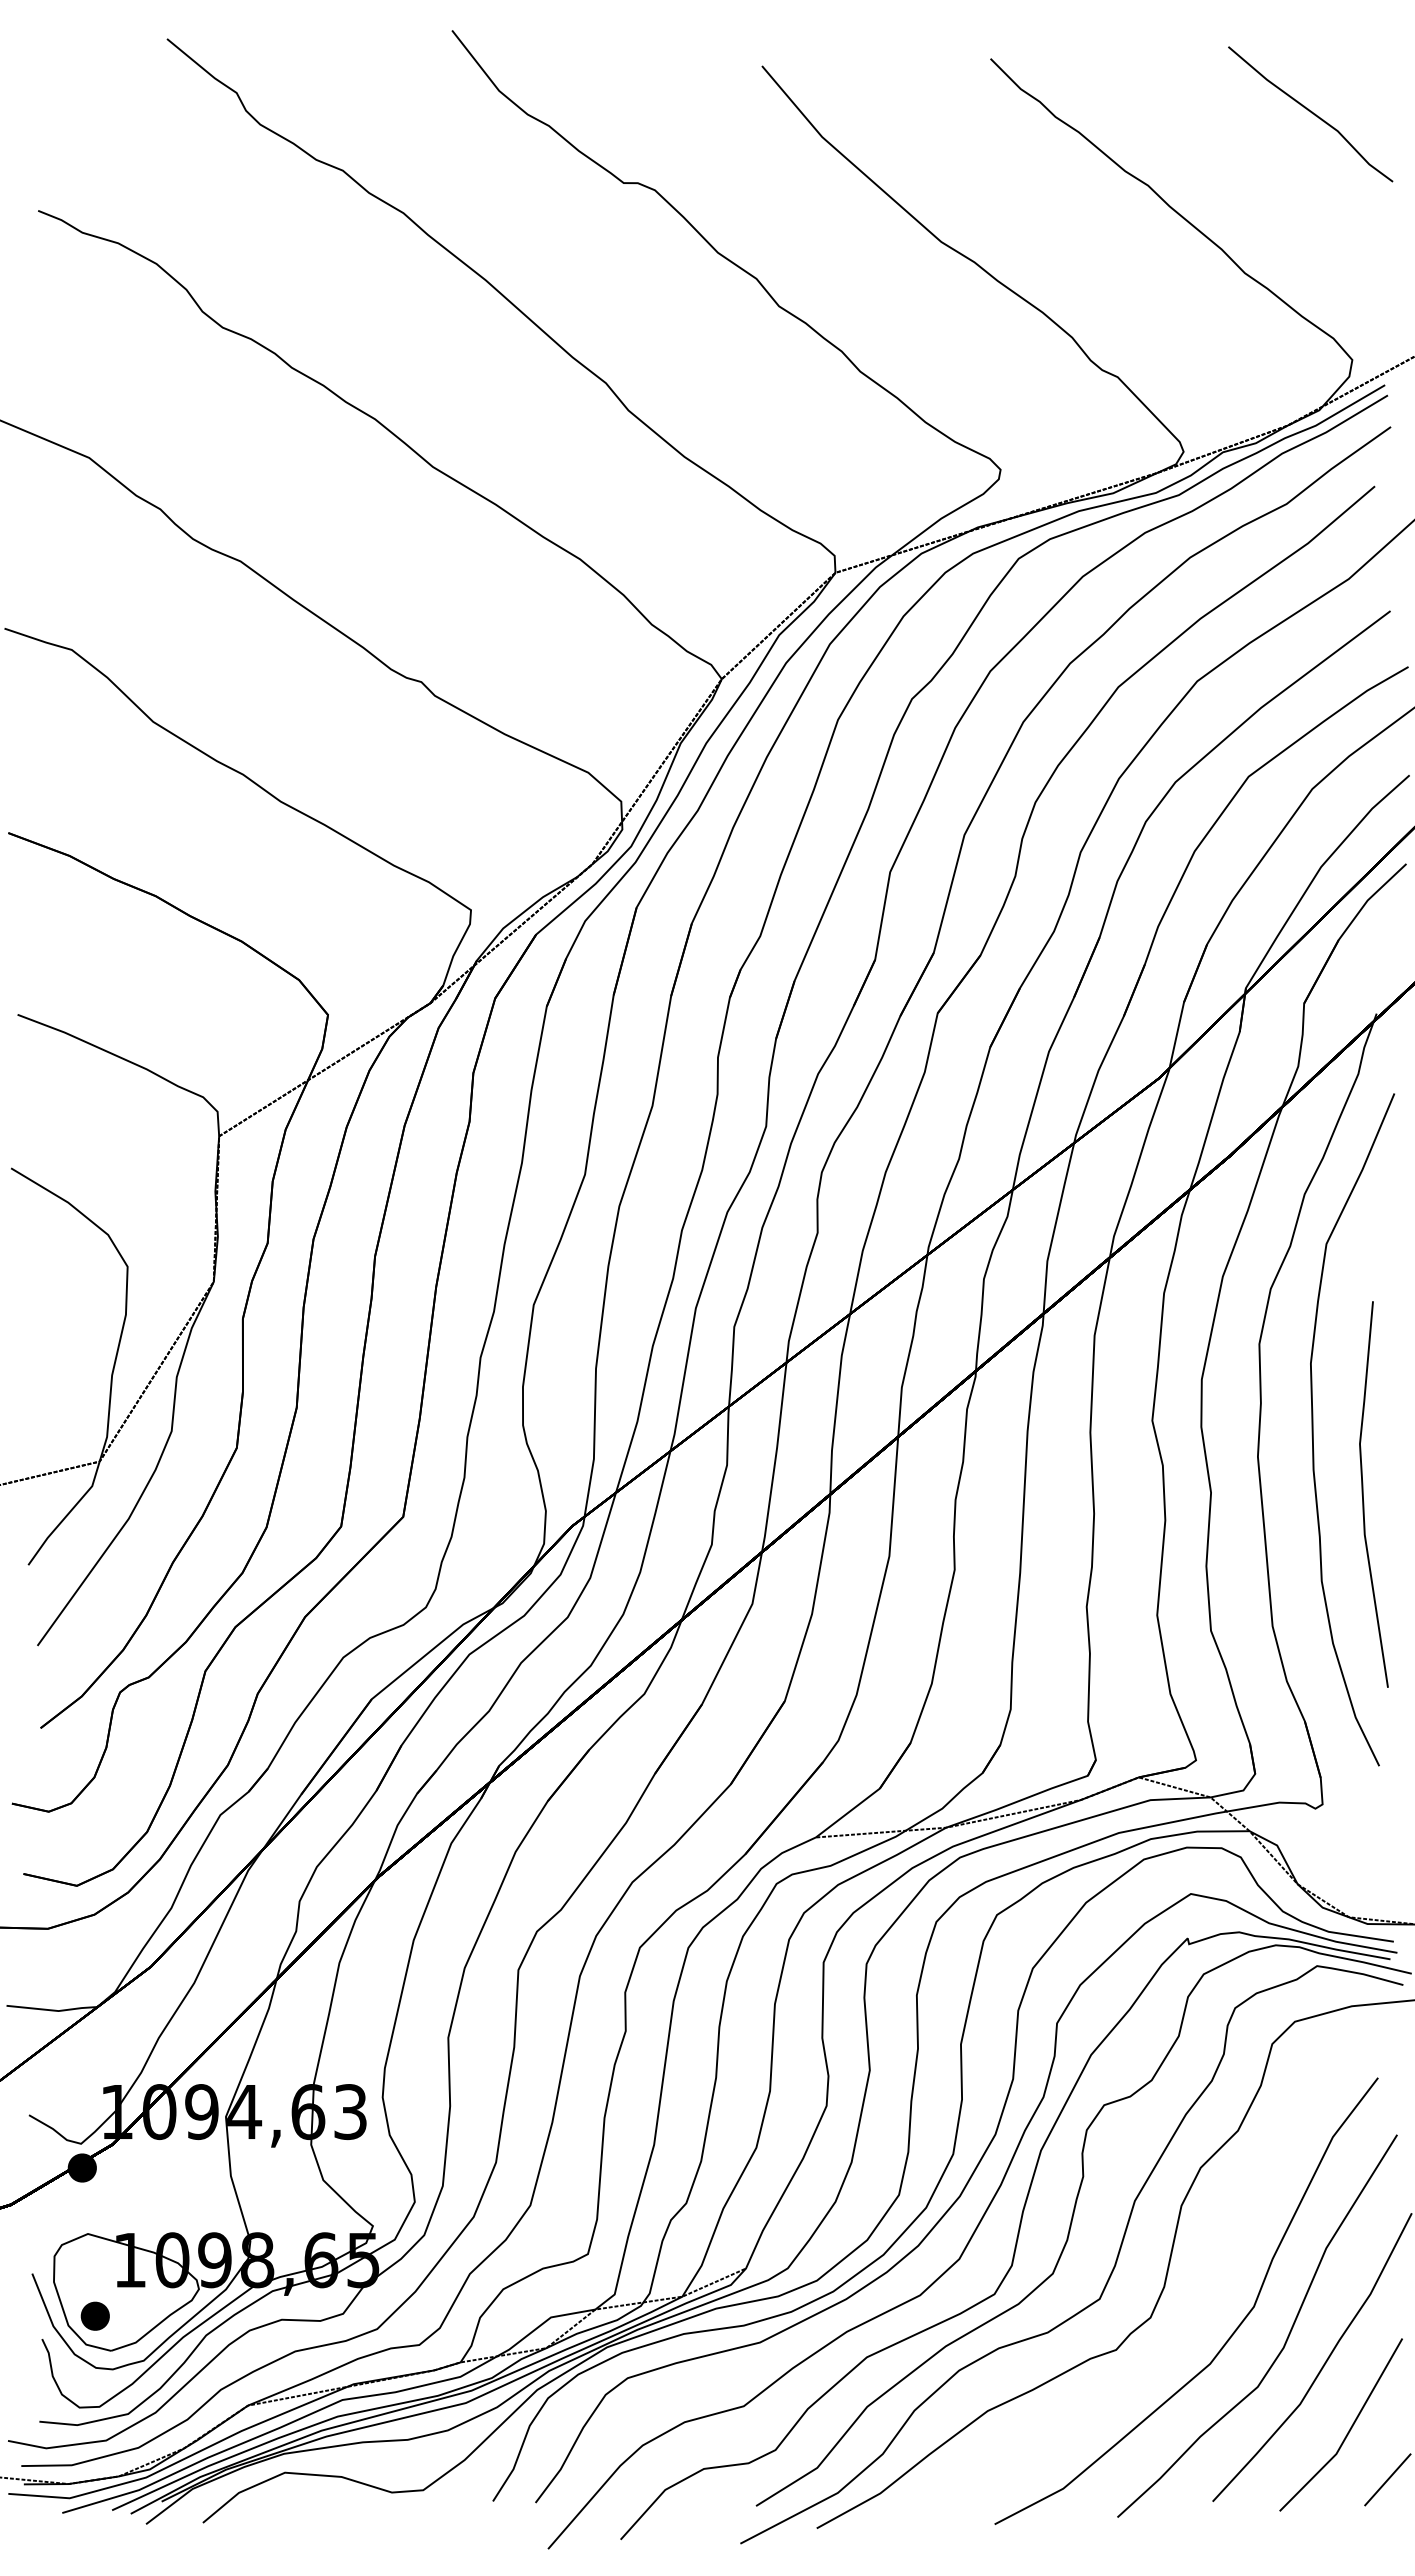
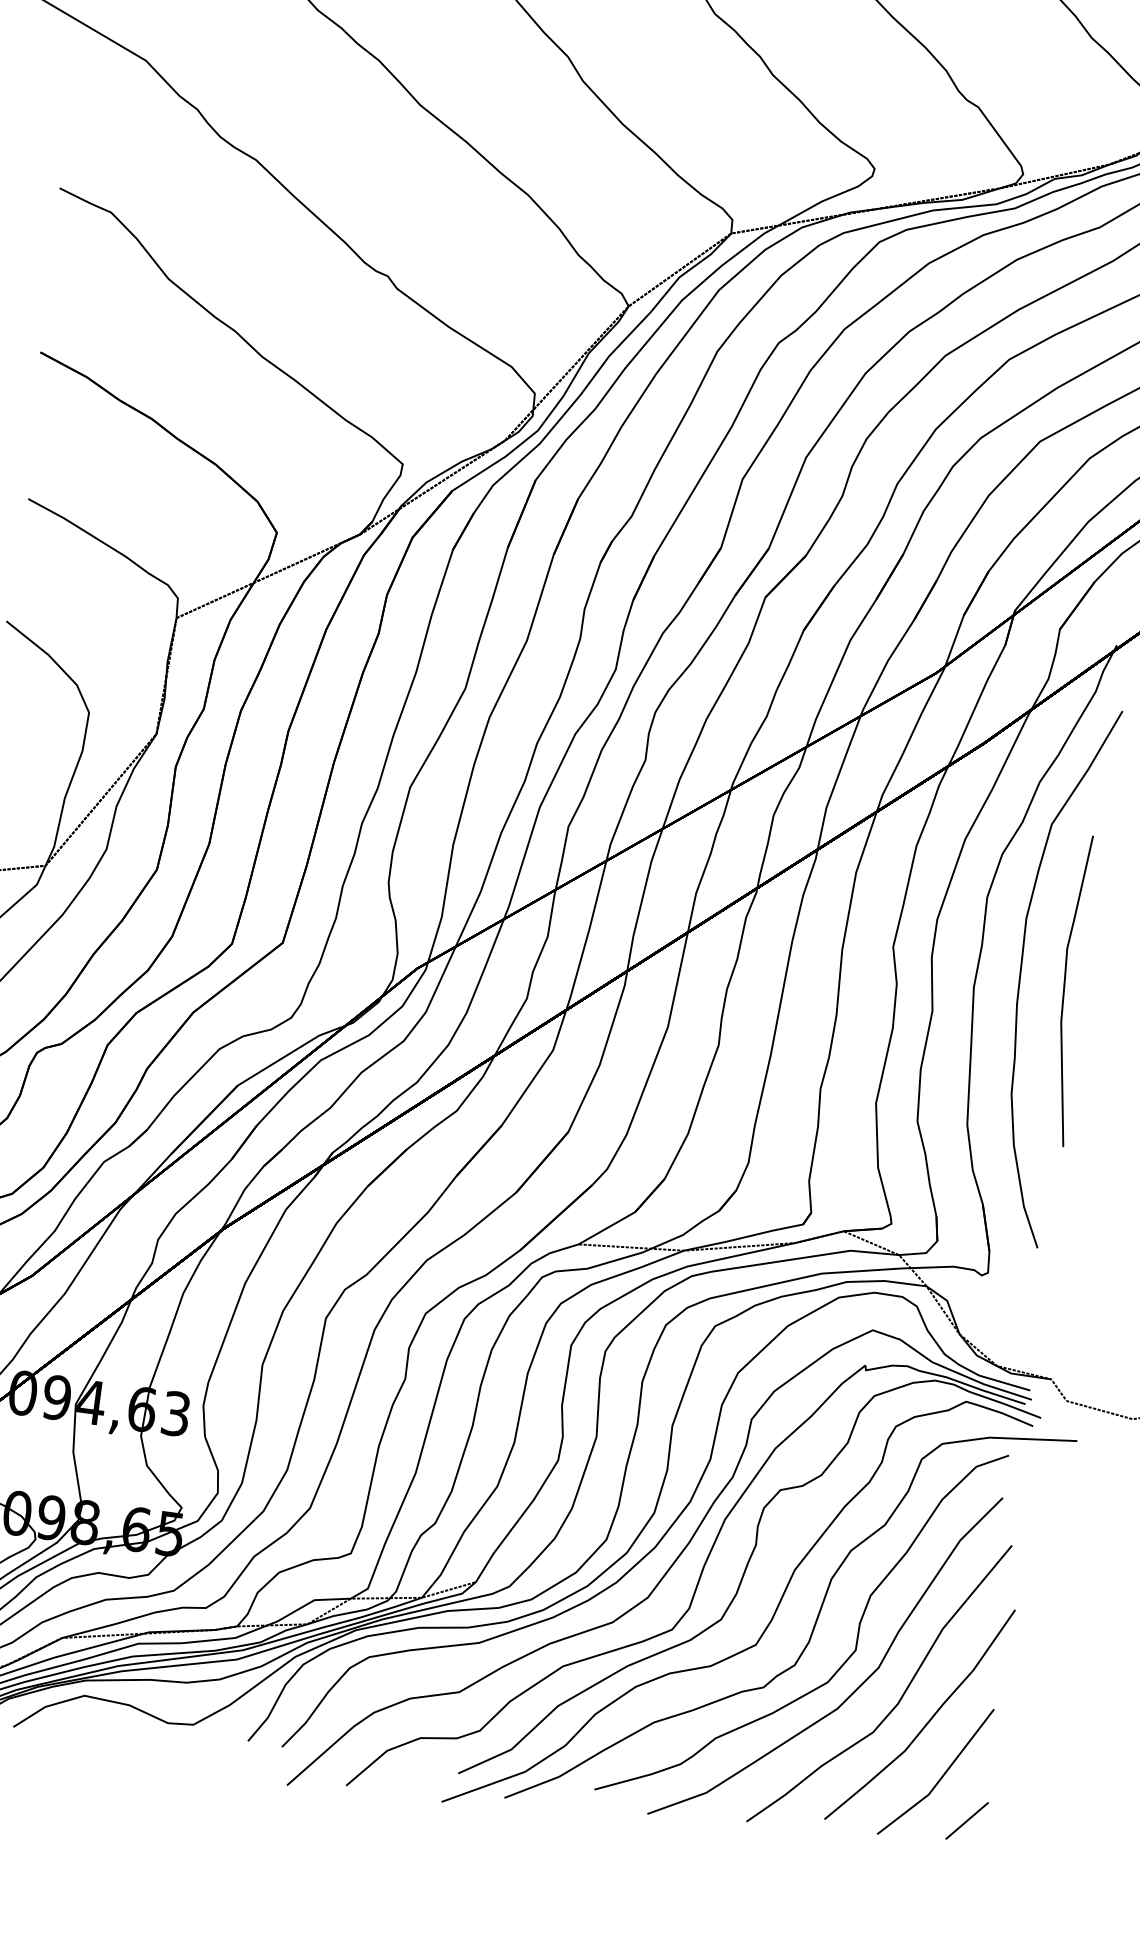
curve: (1363, 1494) -> (1064, 989), moved
curve: (1222, 2263) -> (858, 1629), added

